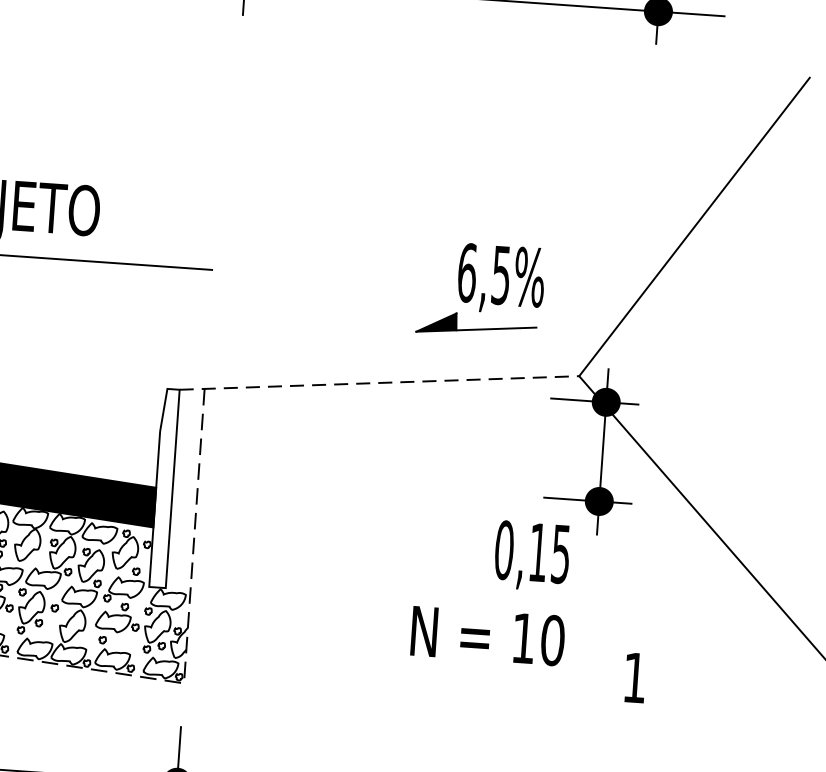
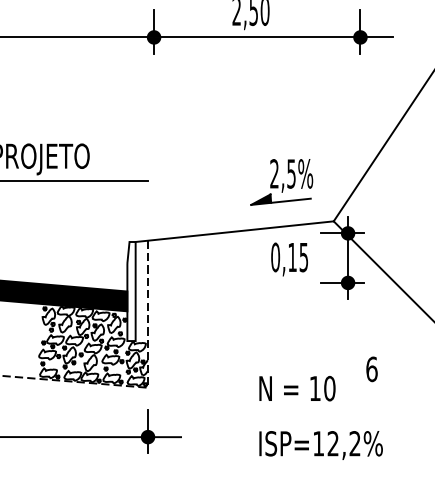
text: (467, 272) -> (274, 173), 6,5% -> 2,5%
line: (379, 382) -> (234, 231), dashed -> solid
text: (531, 556) -> (289, 259), moved
text: (488, 635) -> (297, 388), moved
text: (634, 678) -> (371, 369), 1 -> 6

